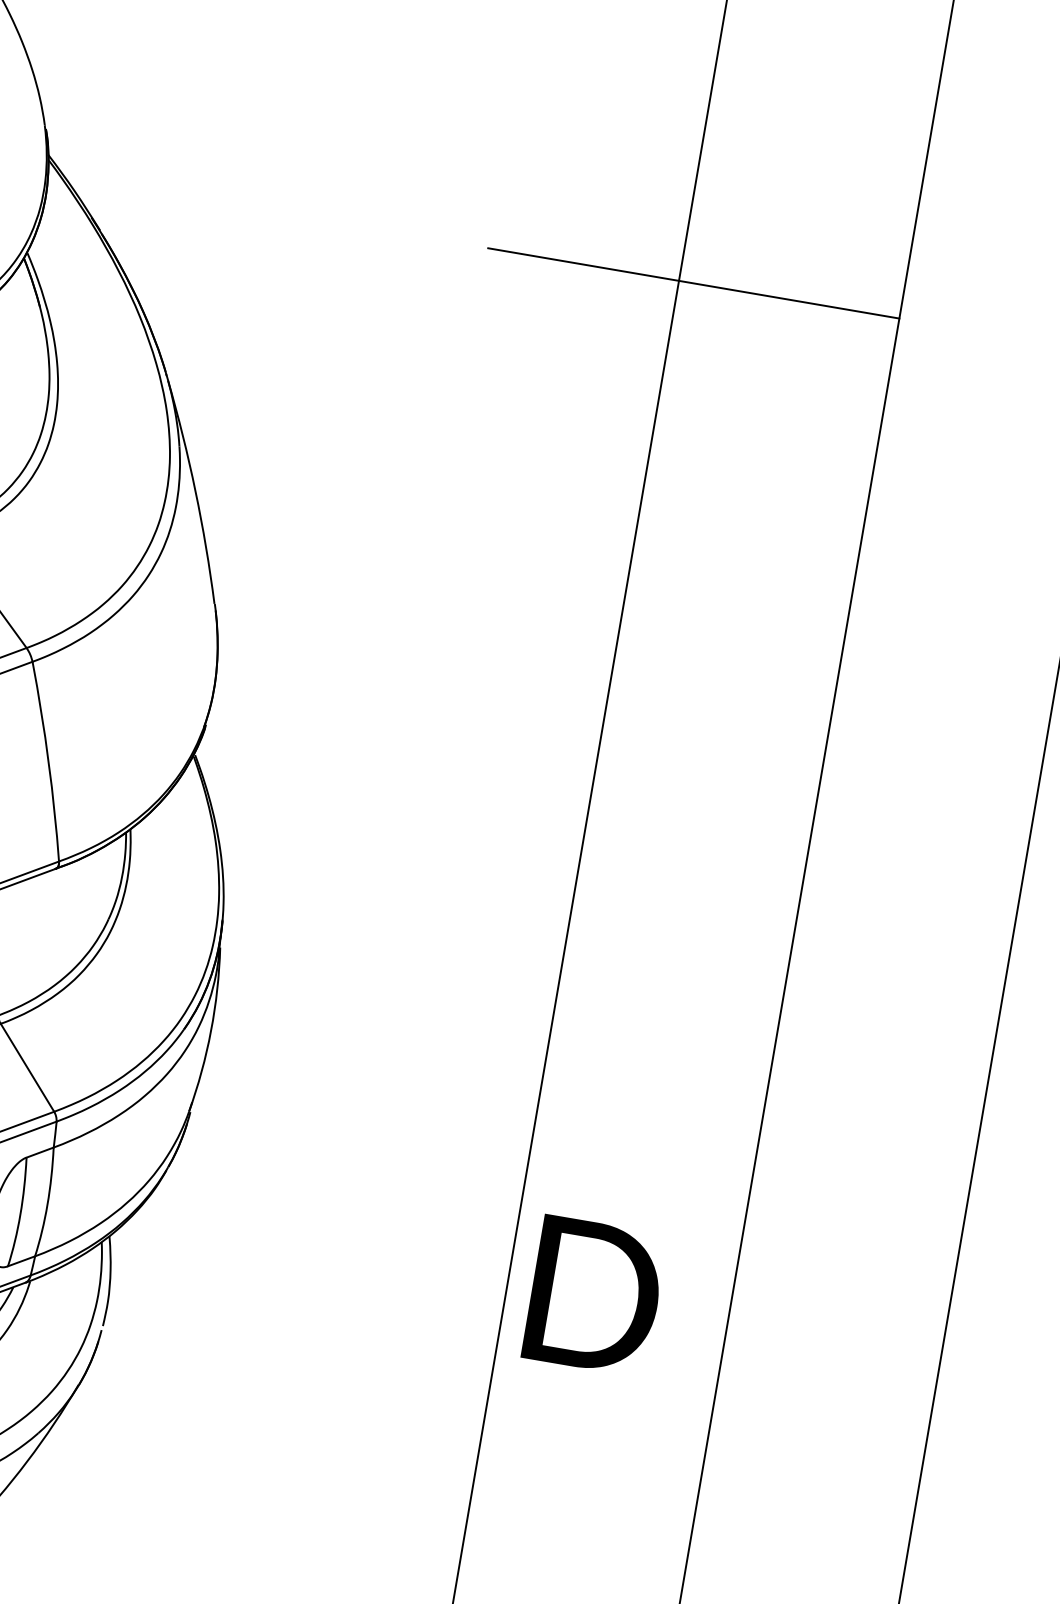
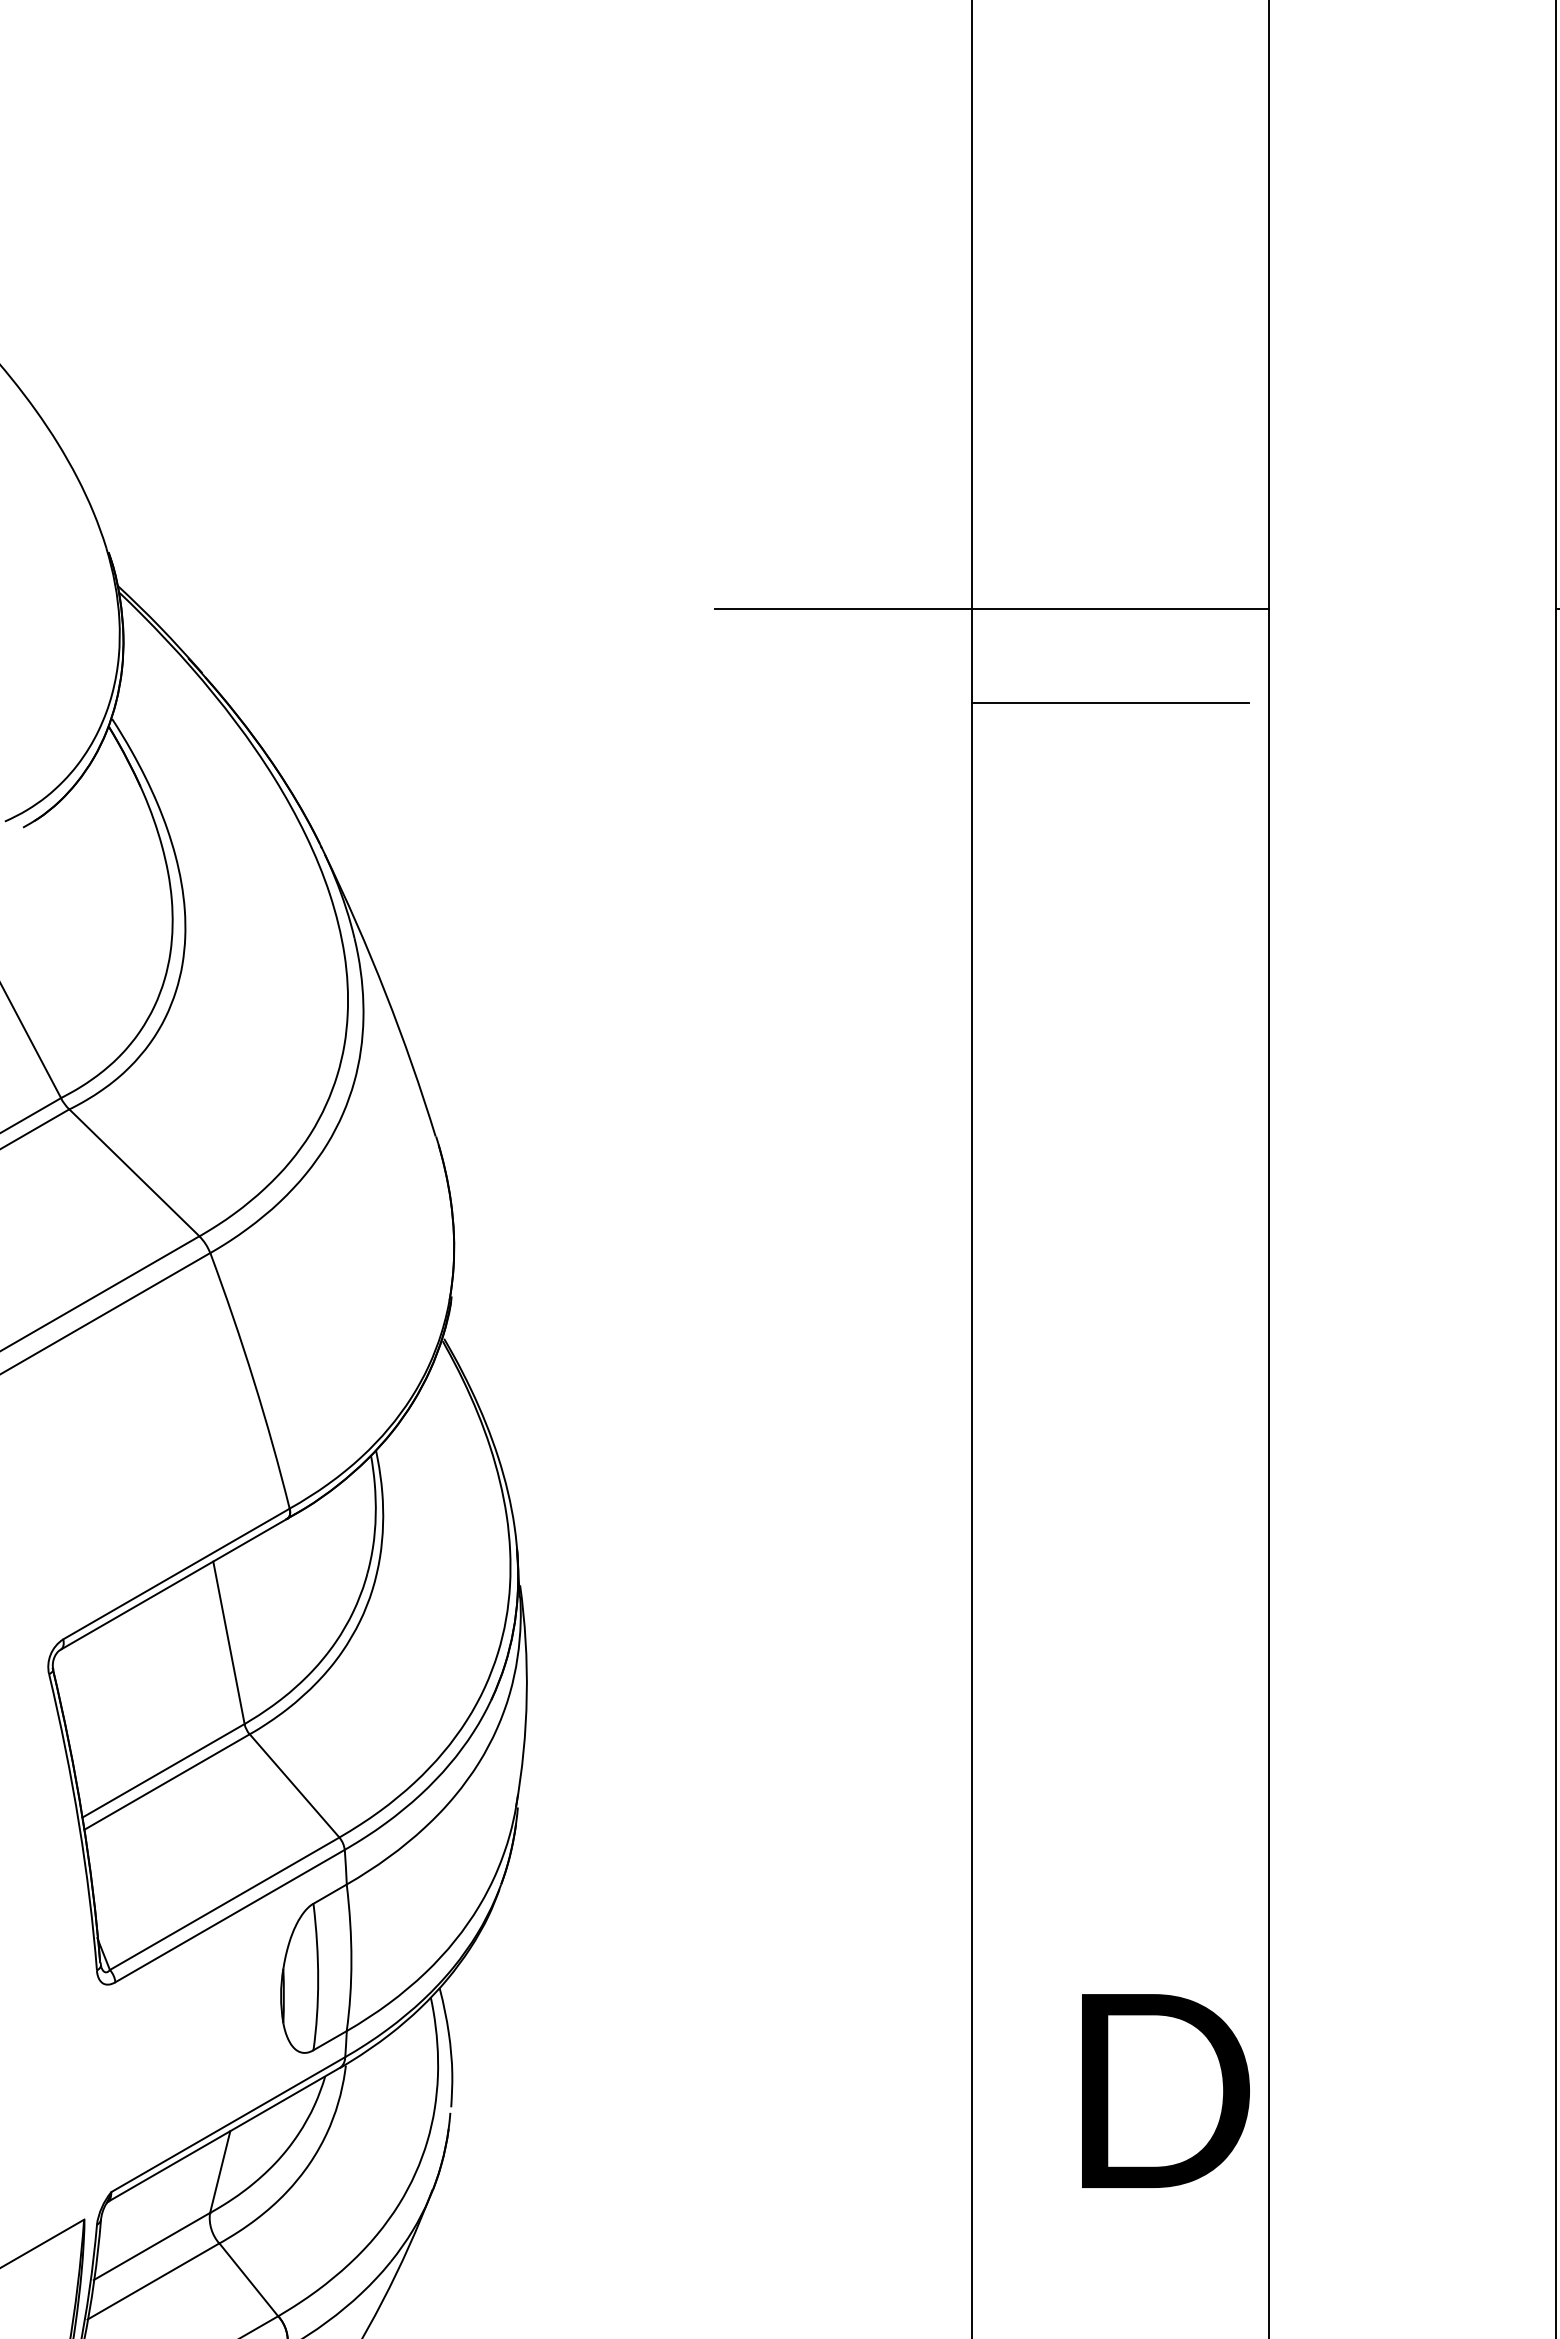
line: (769, 367) -> (1109, 702), added
text: (594, 1295) -> (1165, 2090), moved

